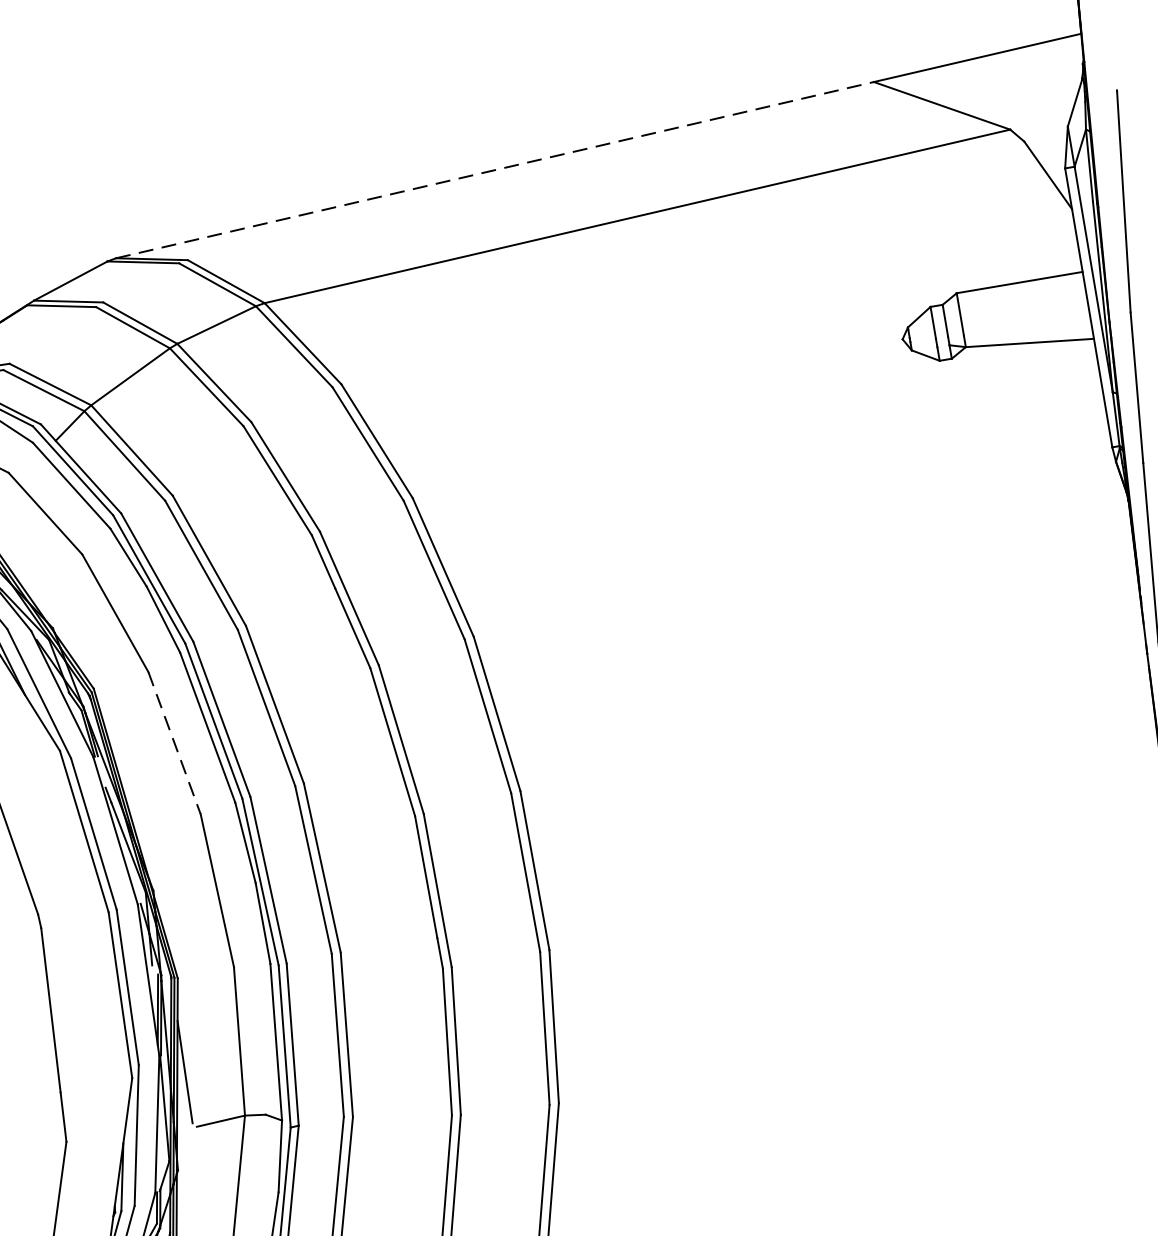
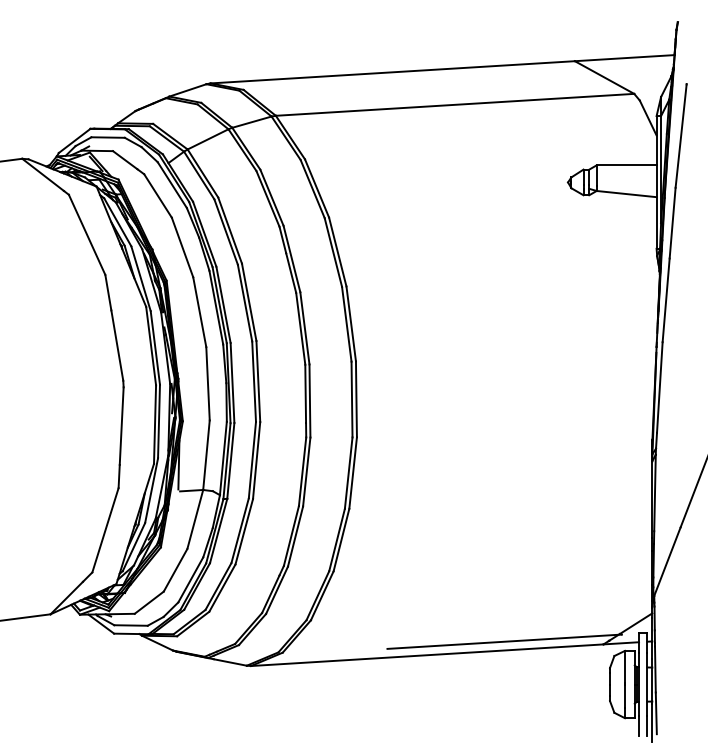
line: (496, 170) -> (393, 72), dashed -> solid
line: (174, 743) -> (199, 312), dashed -> solid

